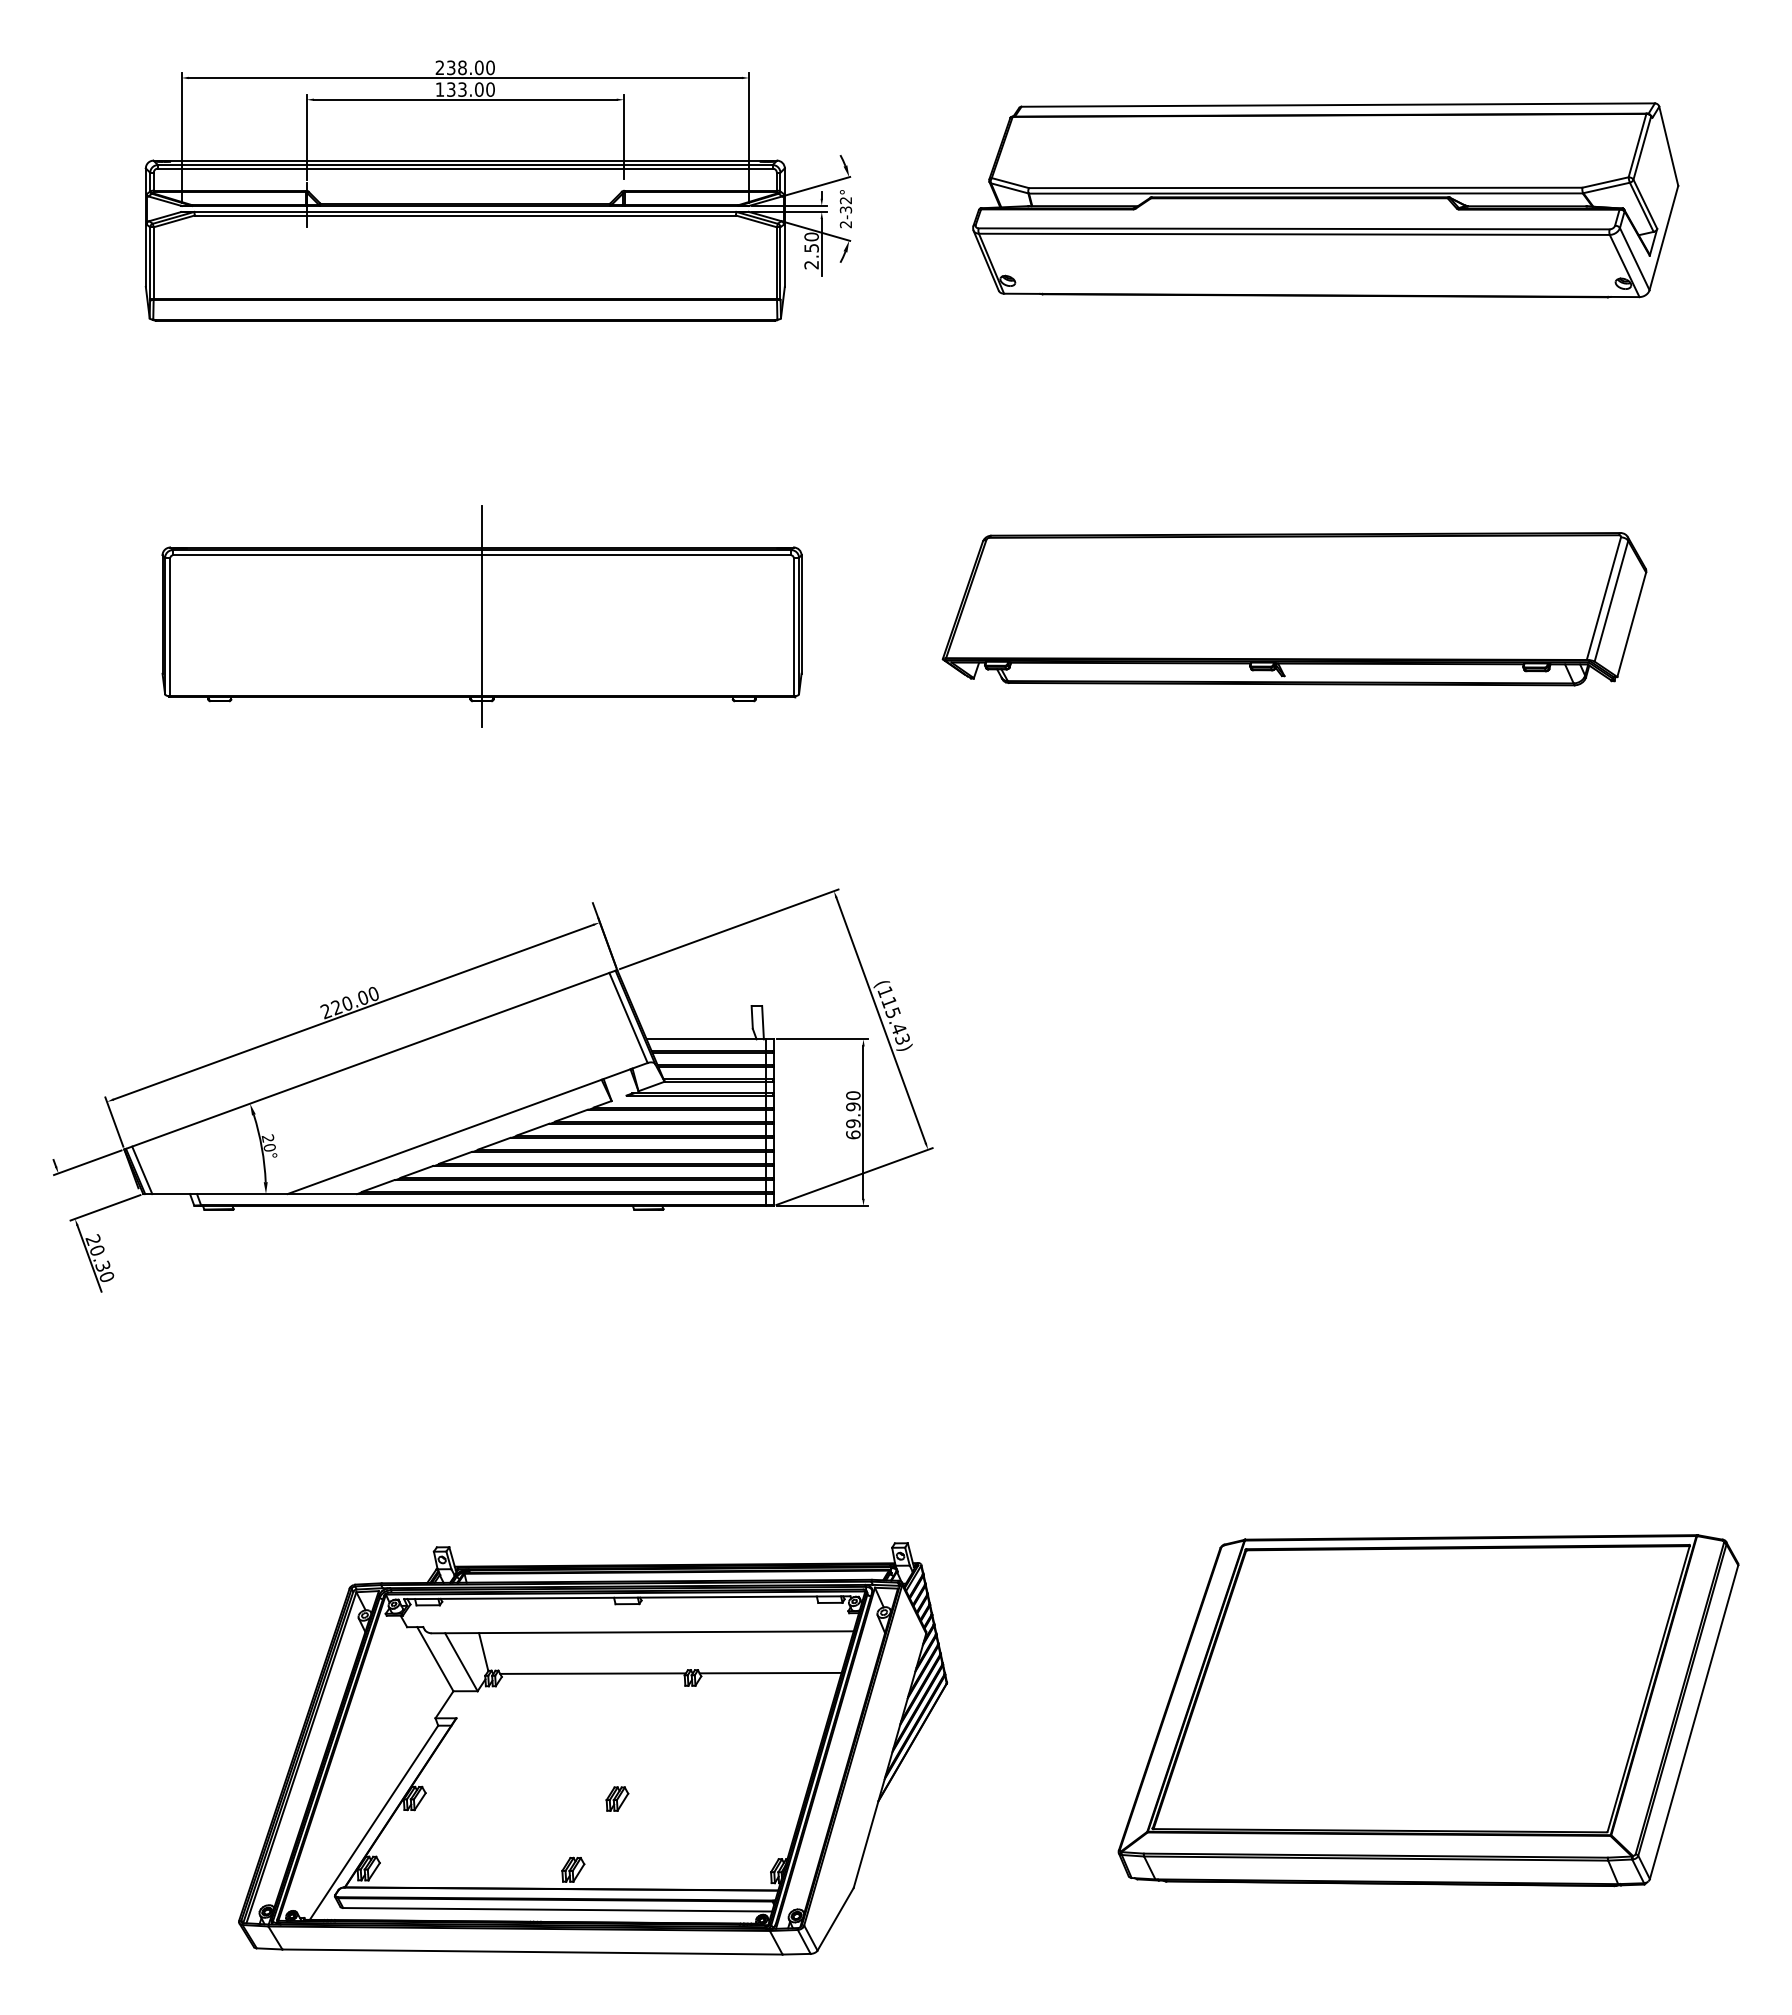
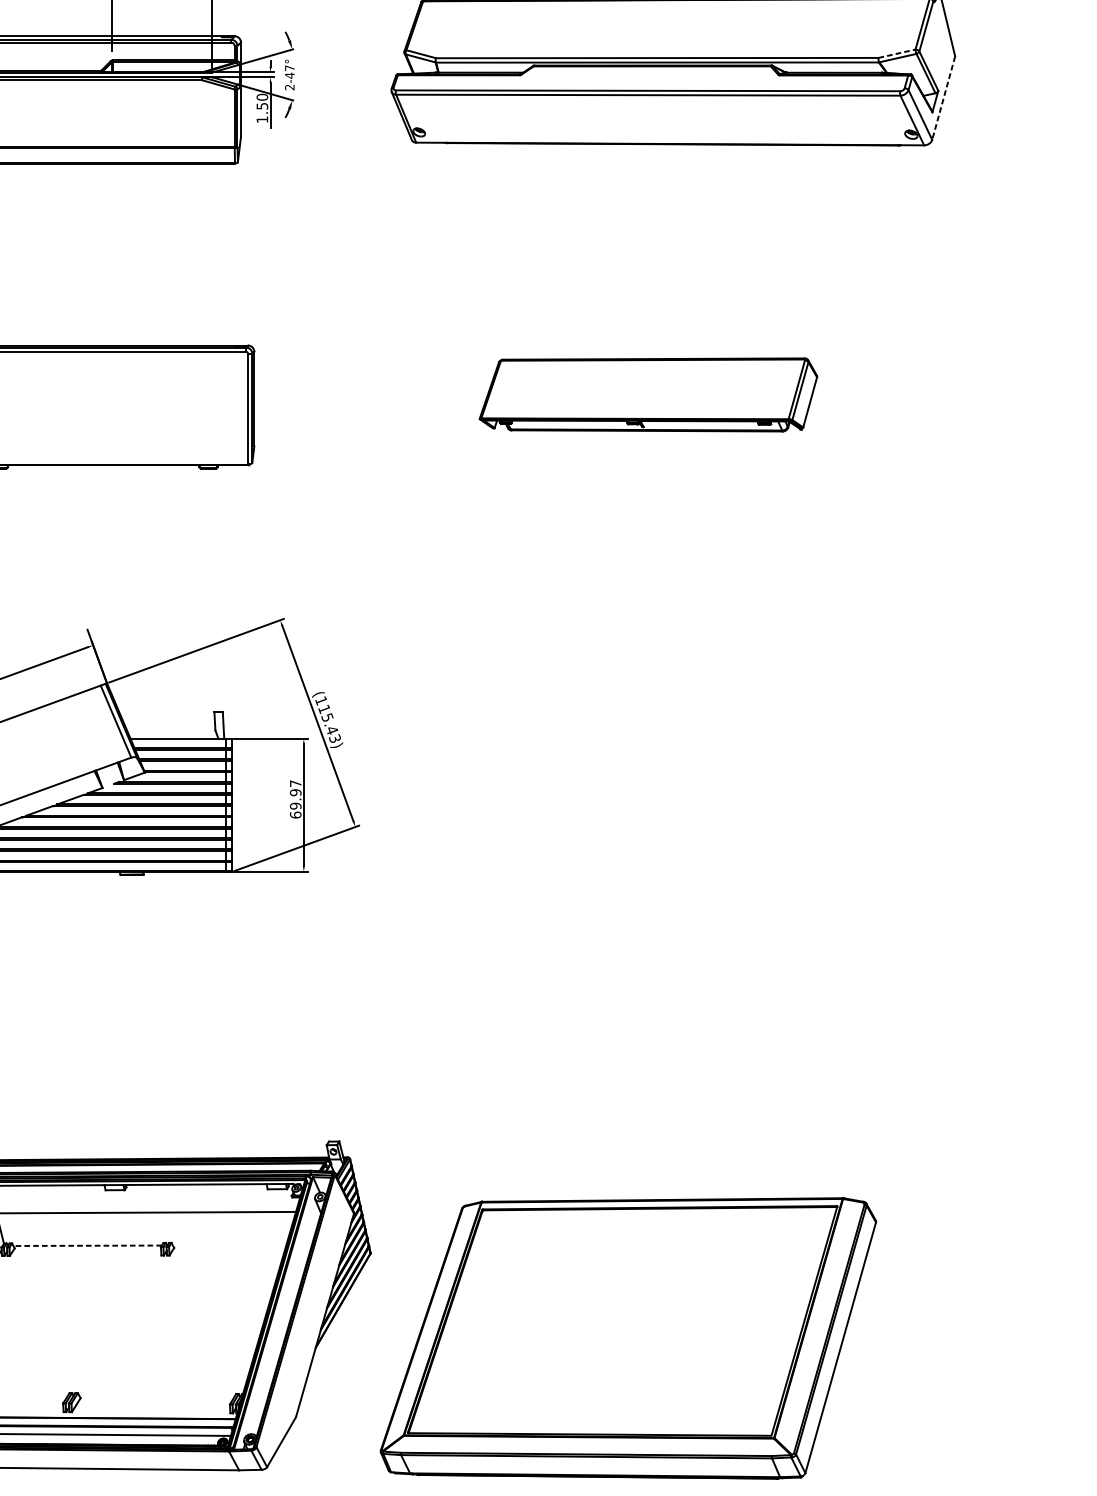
line: (1605, 182) -> (897, 53), solid -> dashed
text: (845, 205) -> (289, 72), 2-32° -> 2-47°
line: (1663, 238) -> (943, 98), solid -> dashed
text: (811, 265) -> (262, 120), 2.50 -> 1.50
part: (1294, 609) -> (648, 395), size x0.6
text: (853, 1095) -> (295, 783), 69.90 -> 69.97
line: (770, 1672) -> (229, 1244), removed
line: (593, 1673) -> (88, 1245), solid -> dashed
part: (1428, 1710) -> (628, 1338), moved
part: (617, 1798) -> (107, 1345), removed

